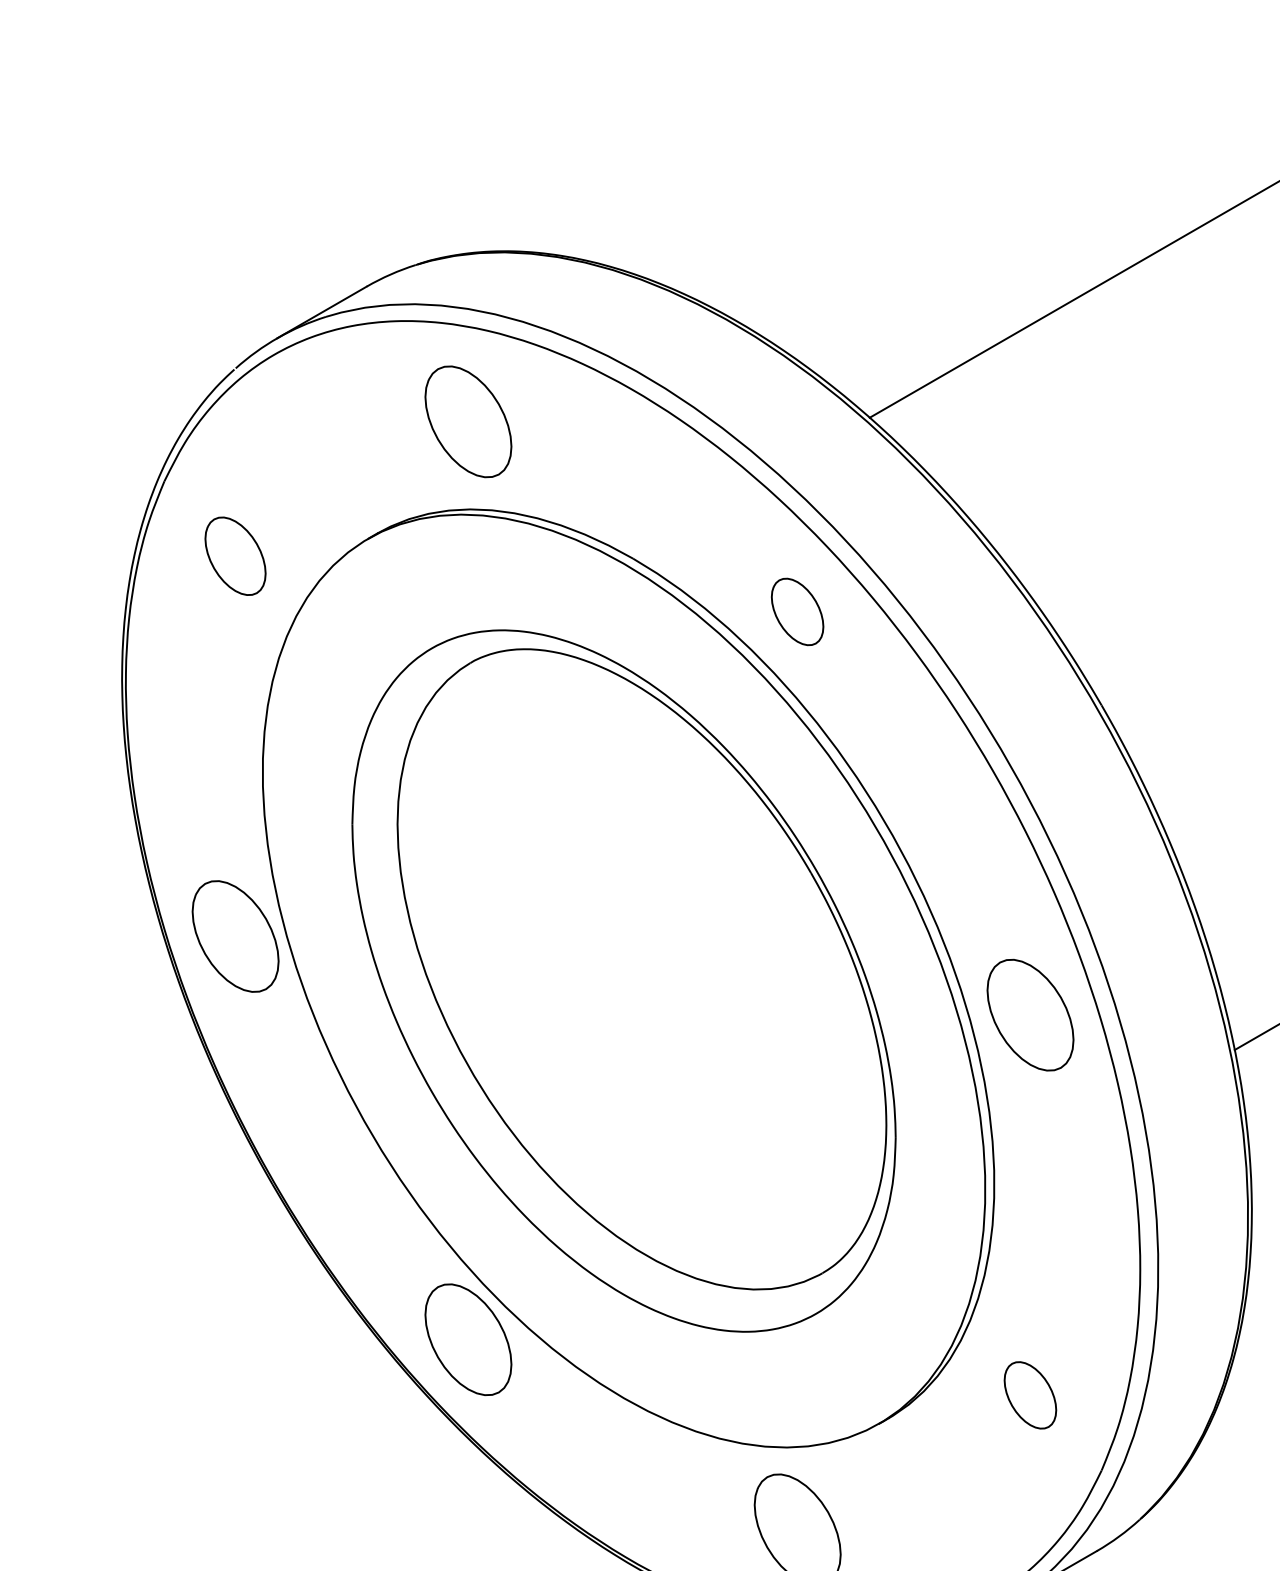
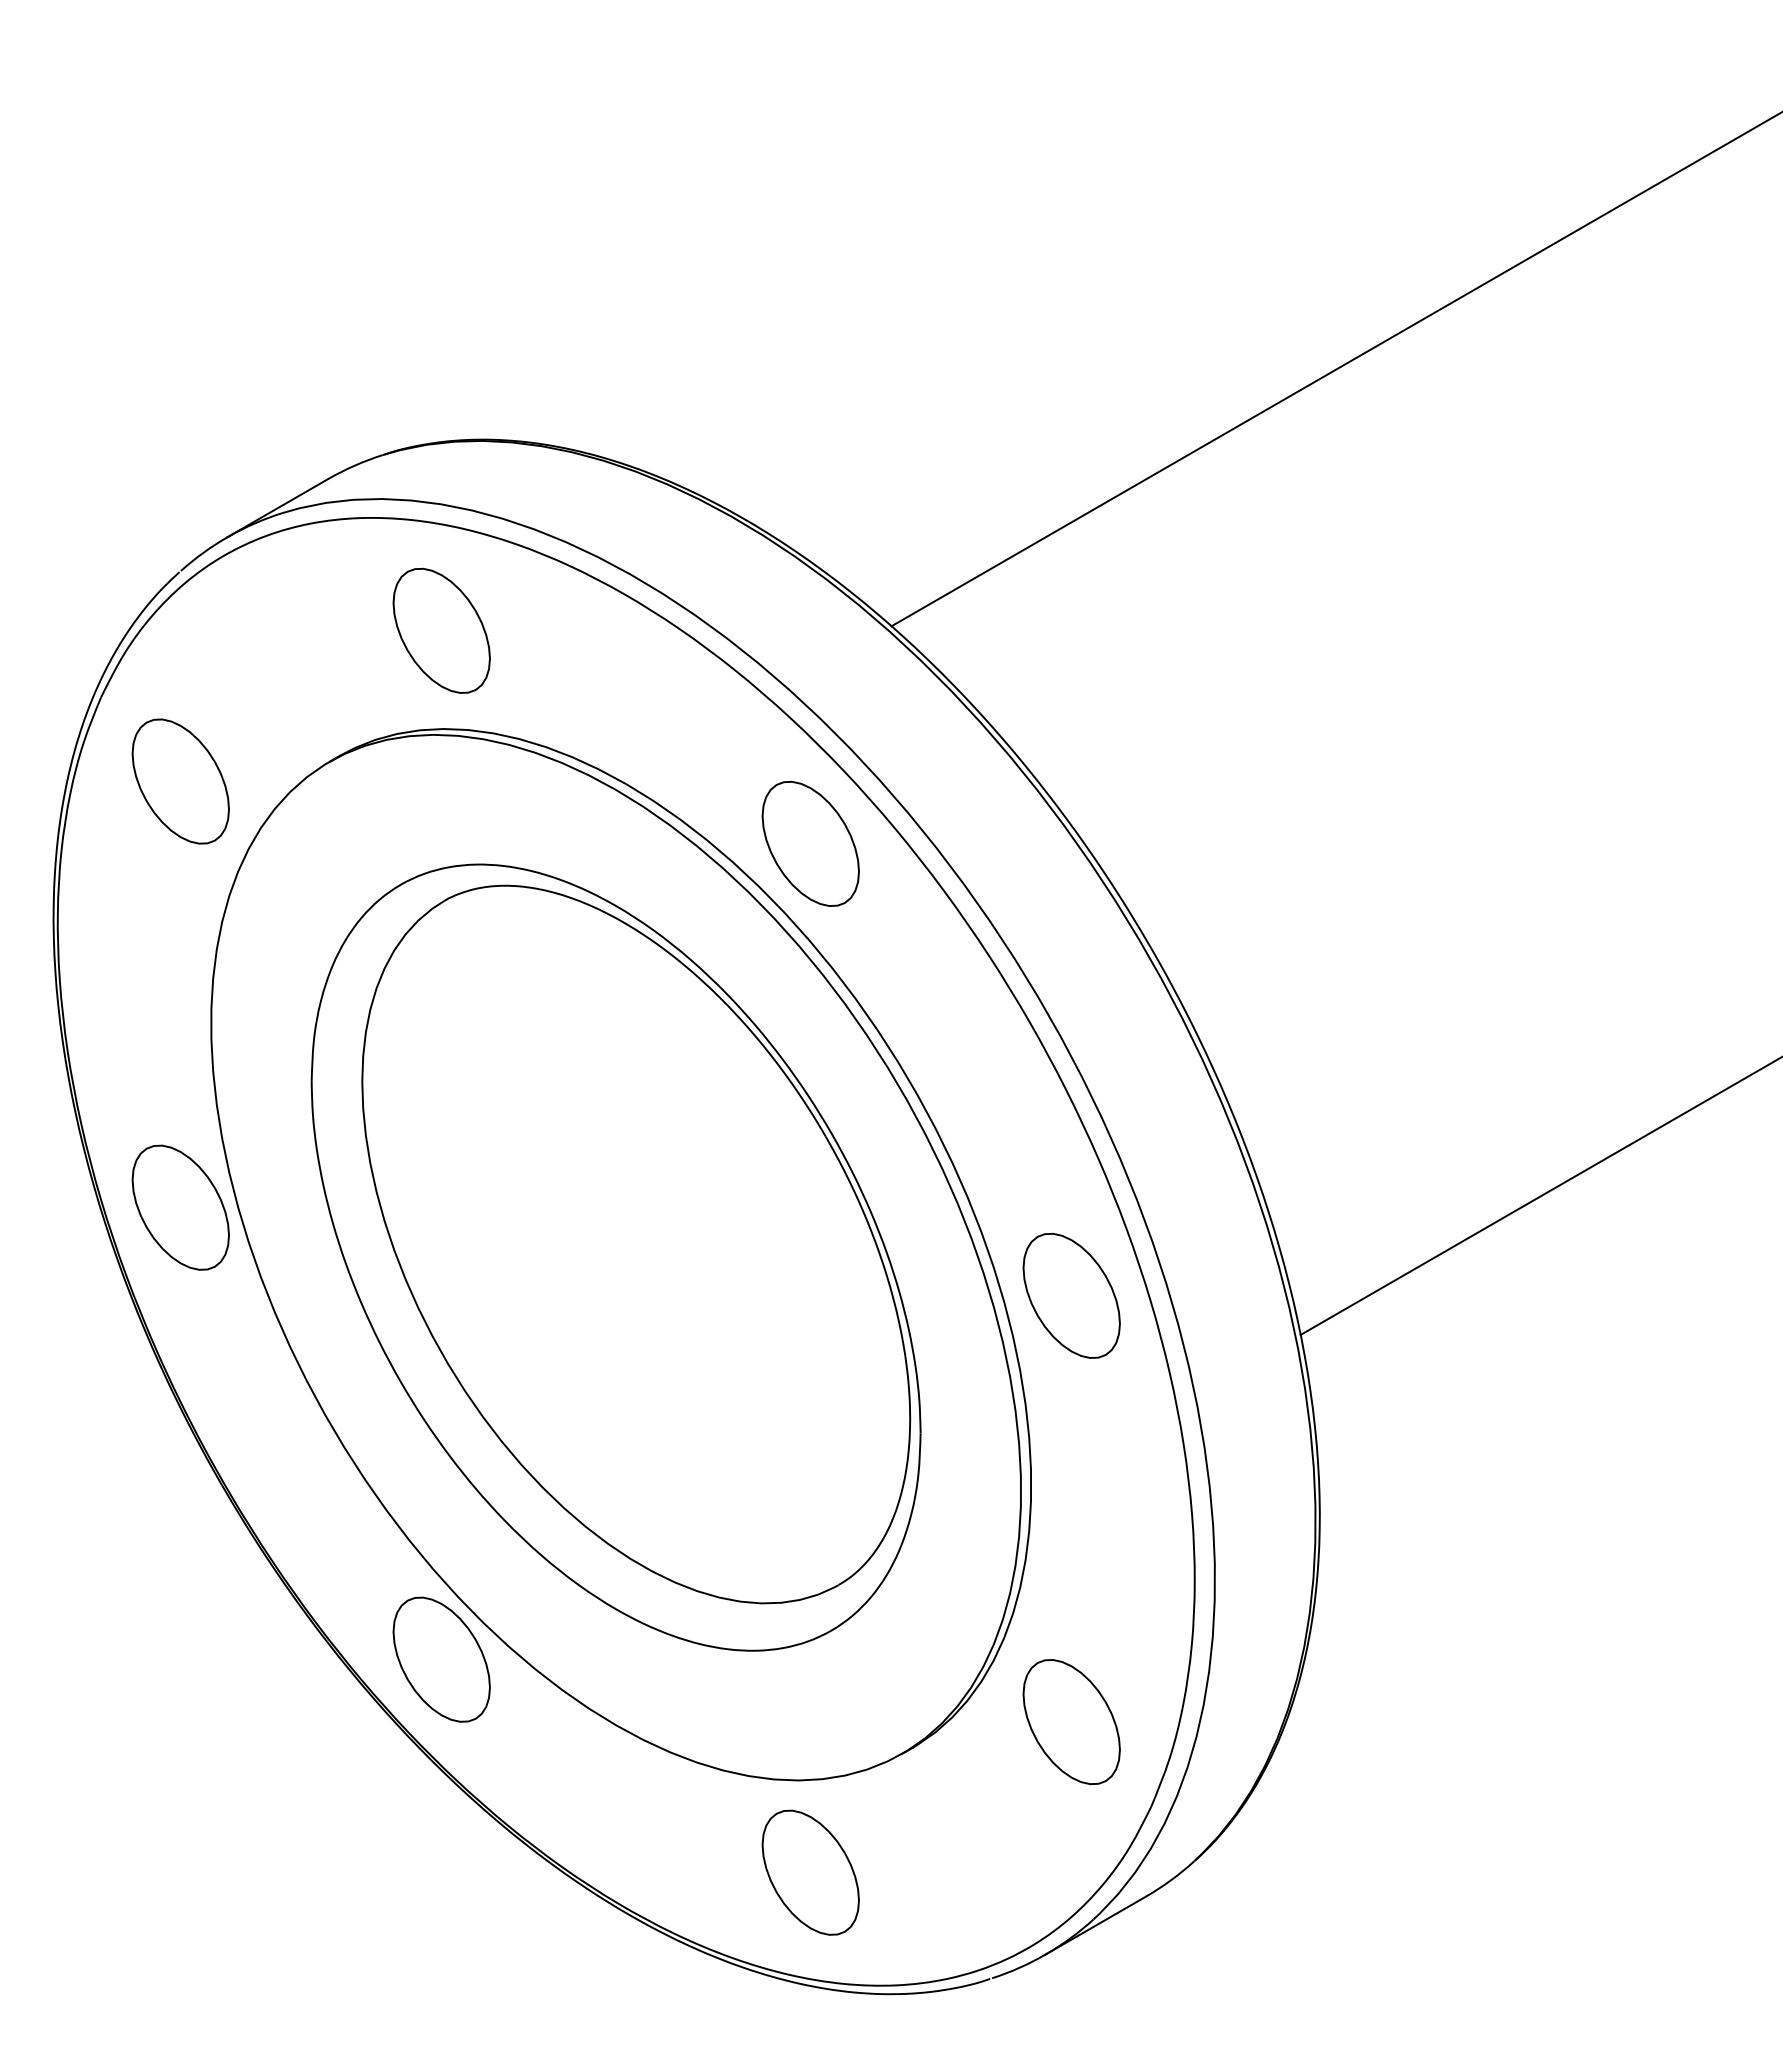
part: (235, 556) -> (180, 781), size x1.43
part: (797, 611) -> (810, 843), size x1.67
part: (1030, 1394) -> (1071, 1721), size x1.67

